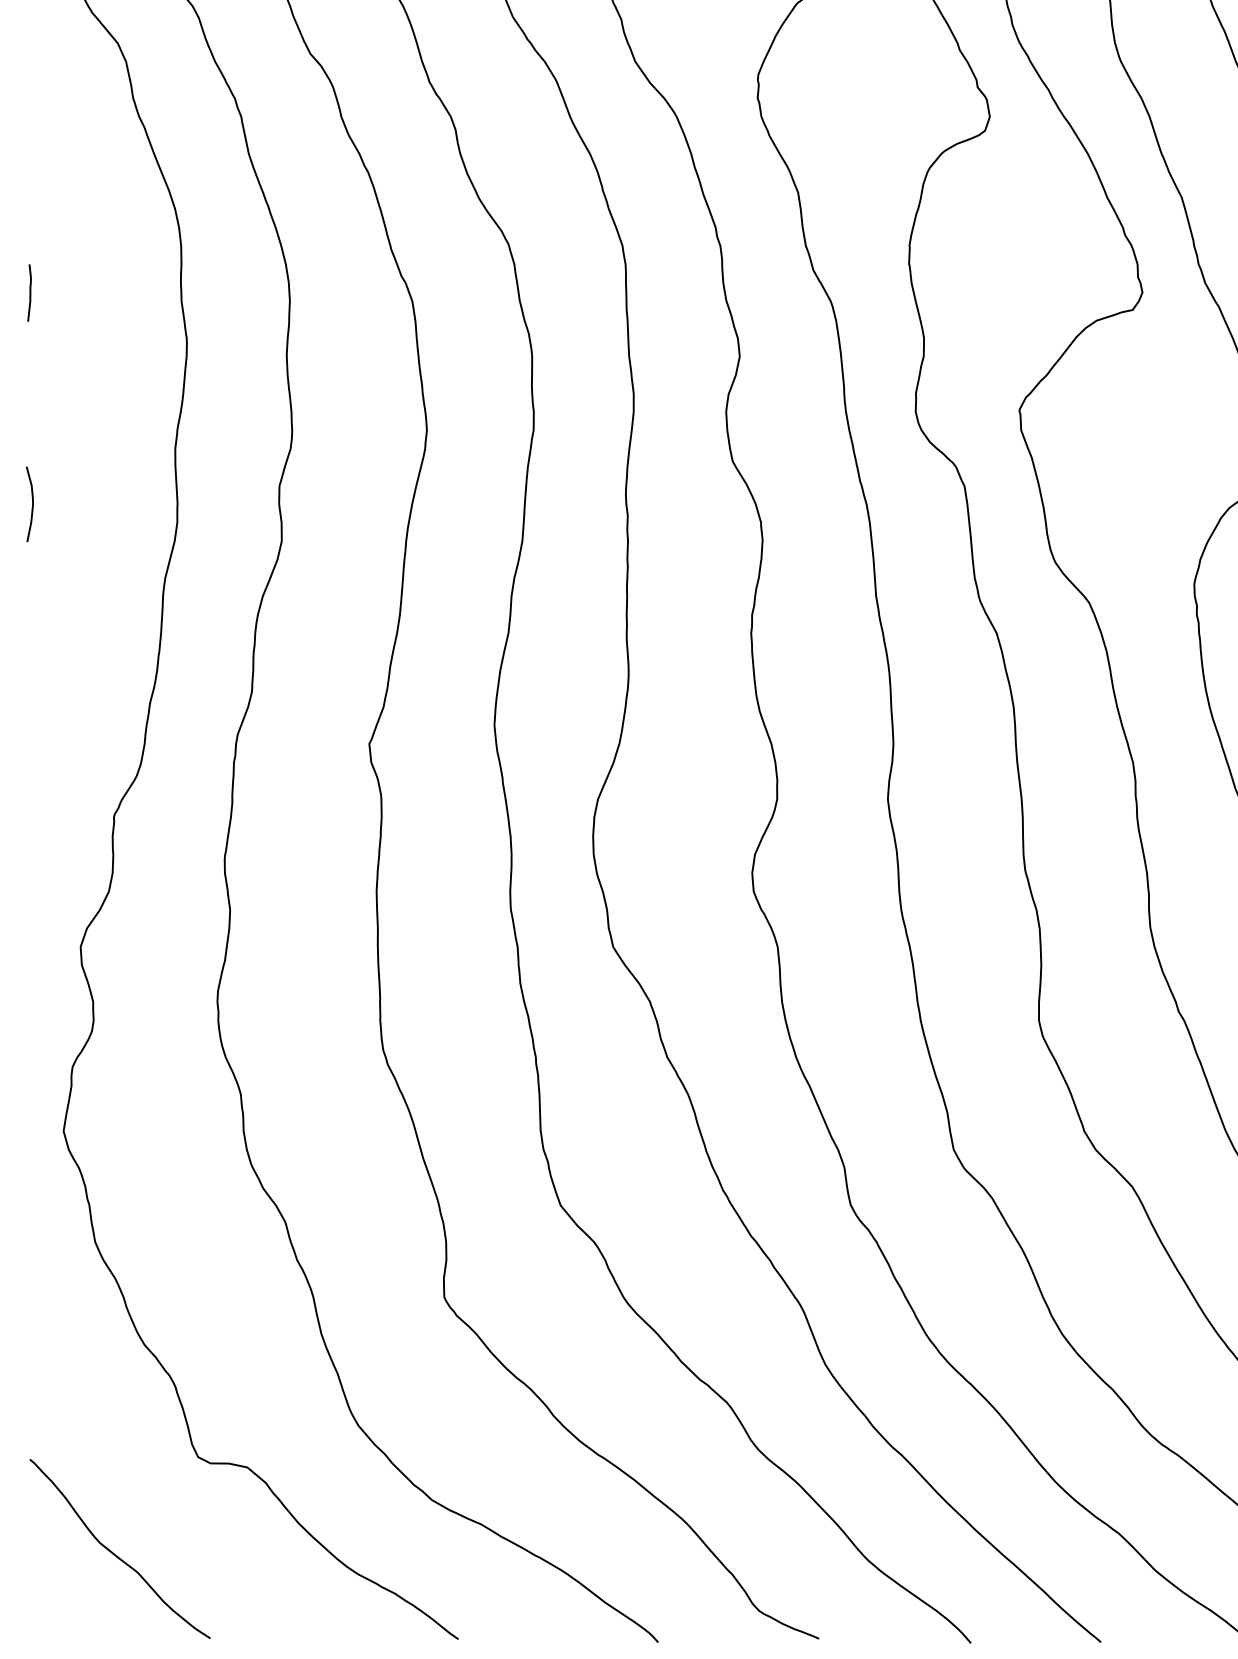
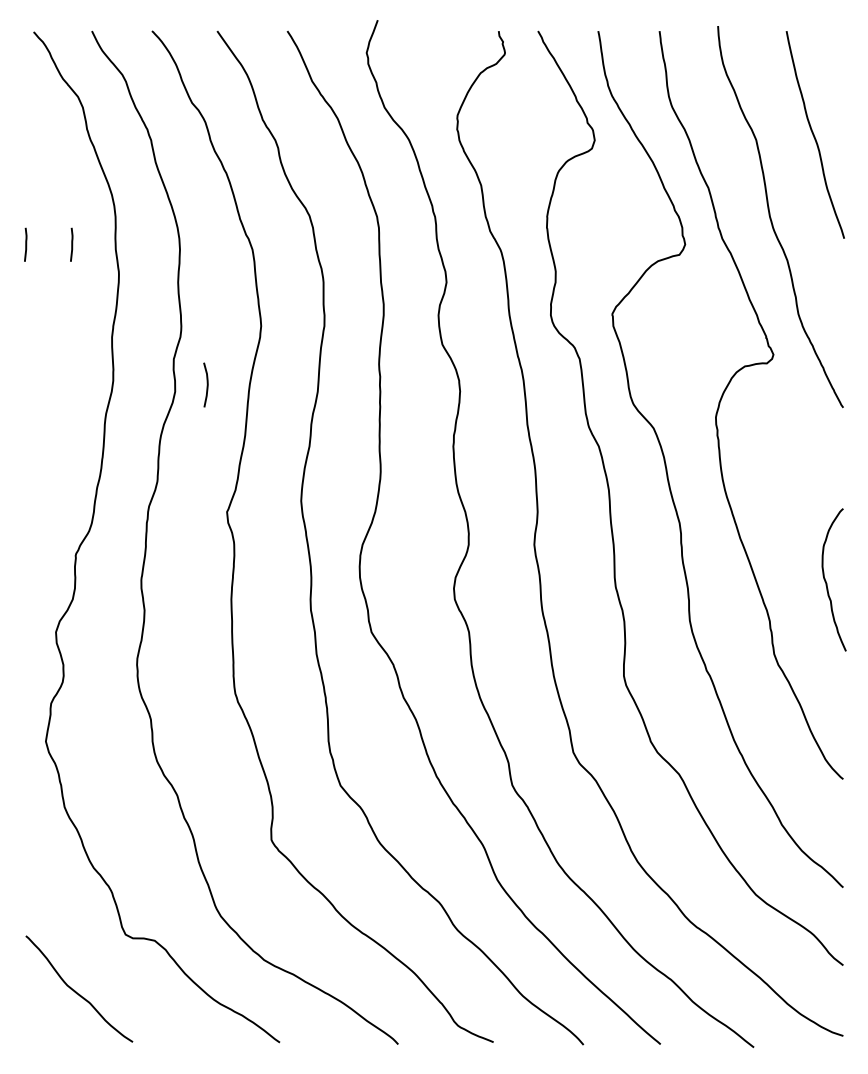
curve: (106, 292) -> (71, 244), added
curve: (30, 503) -> (206, 384), moved

